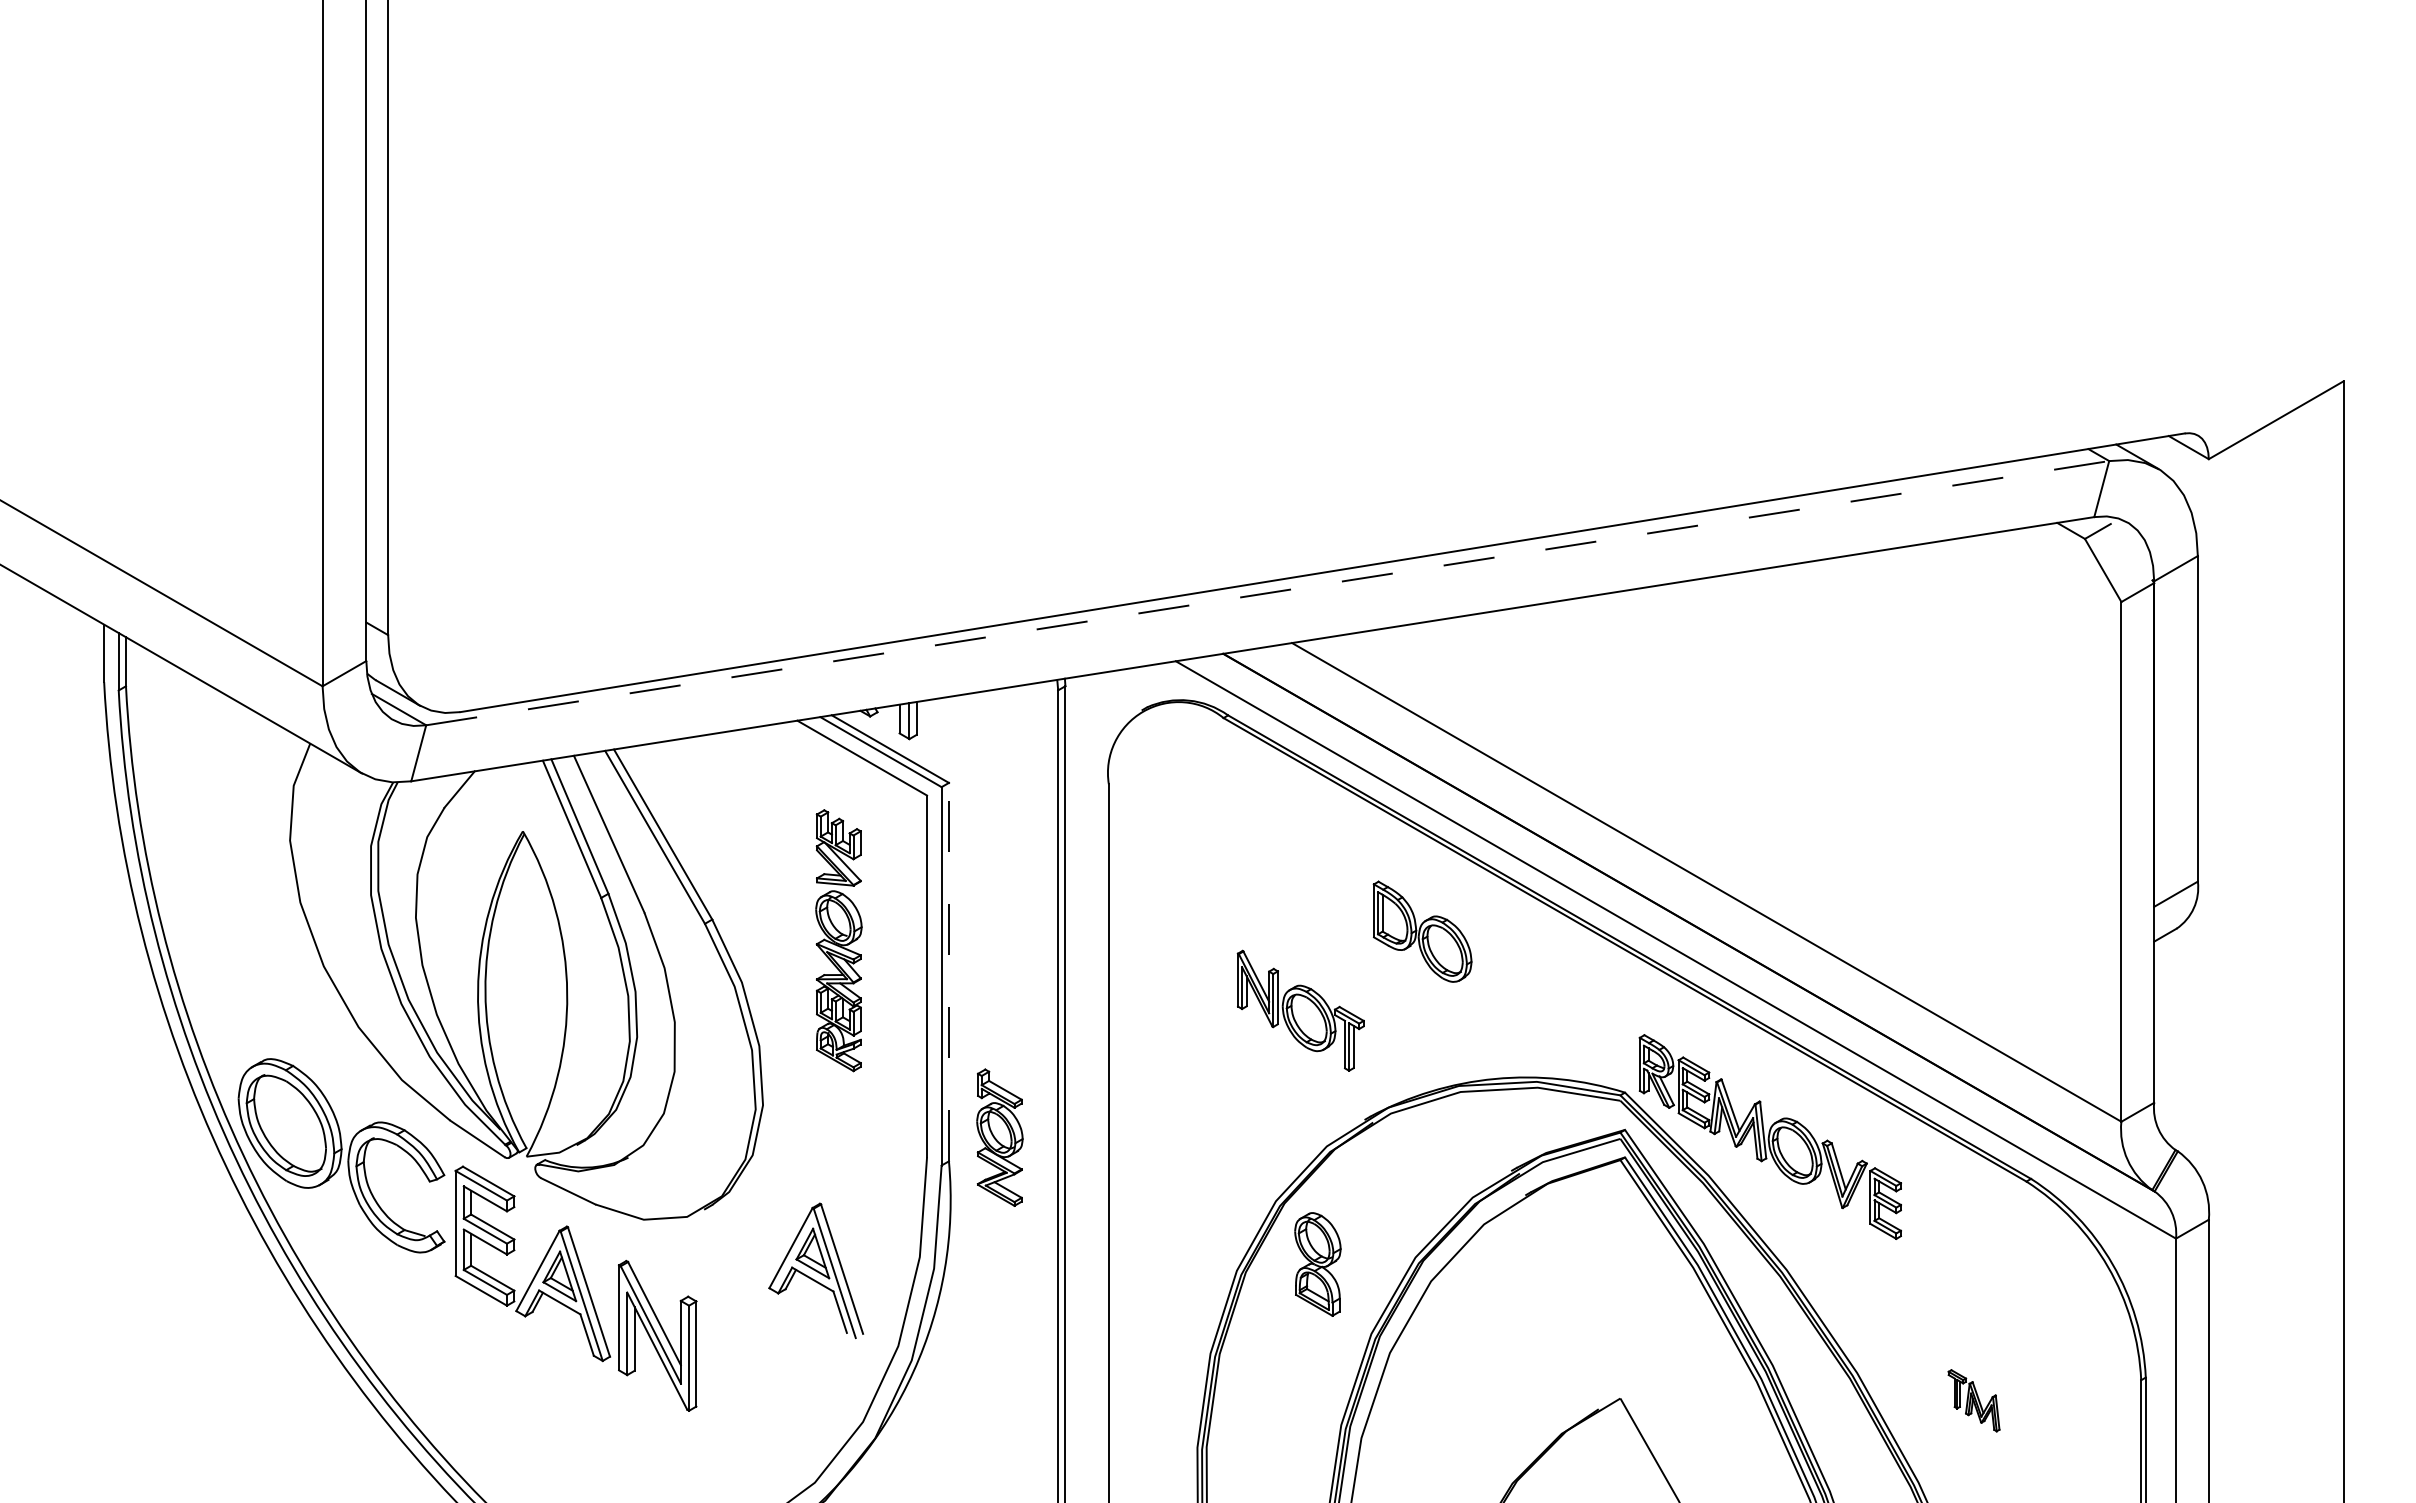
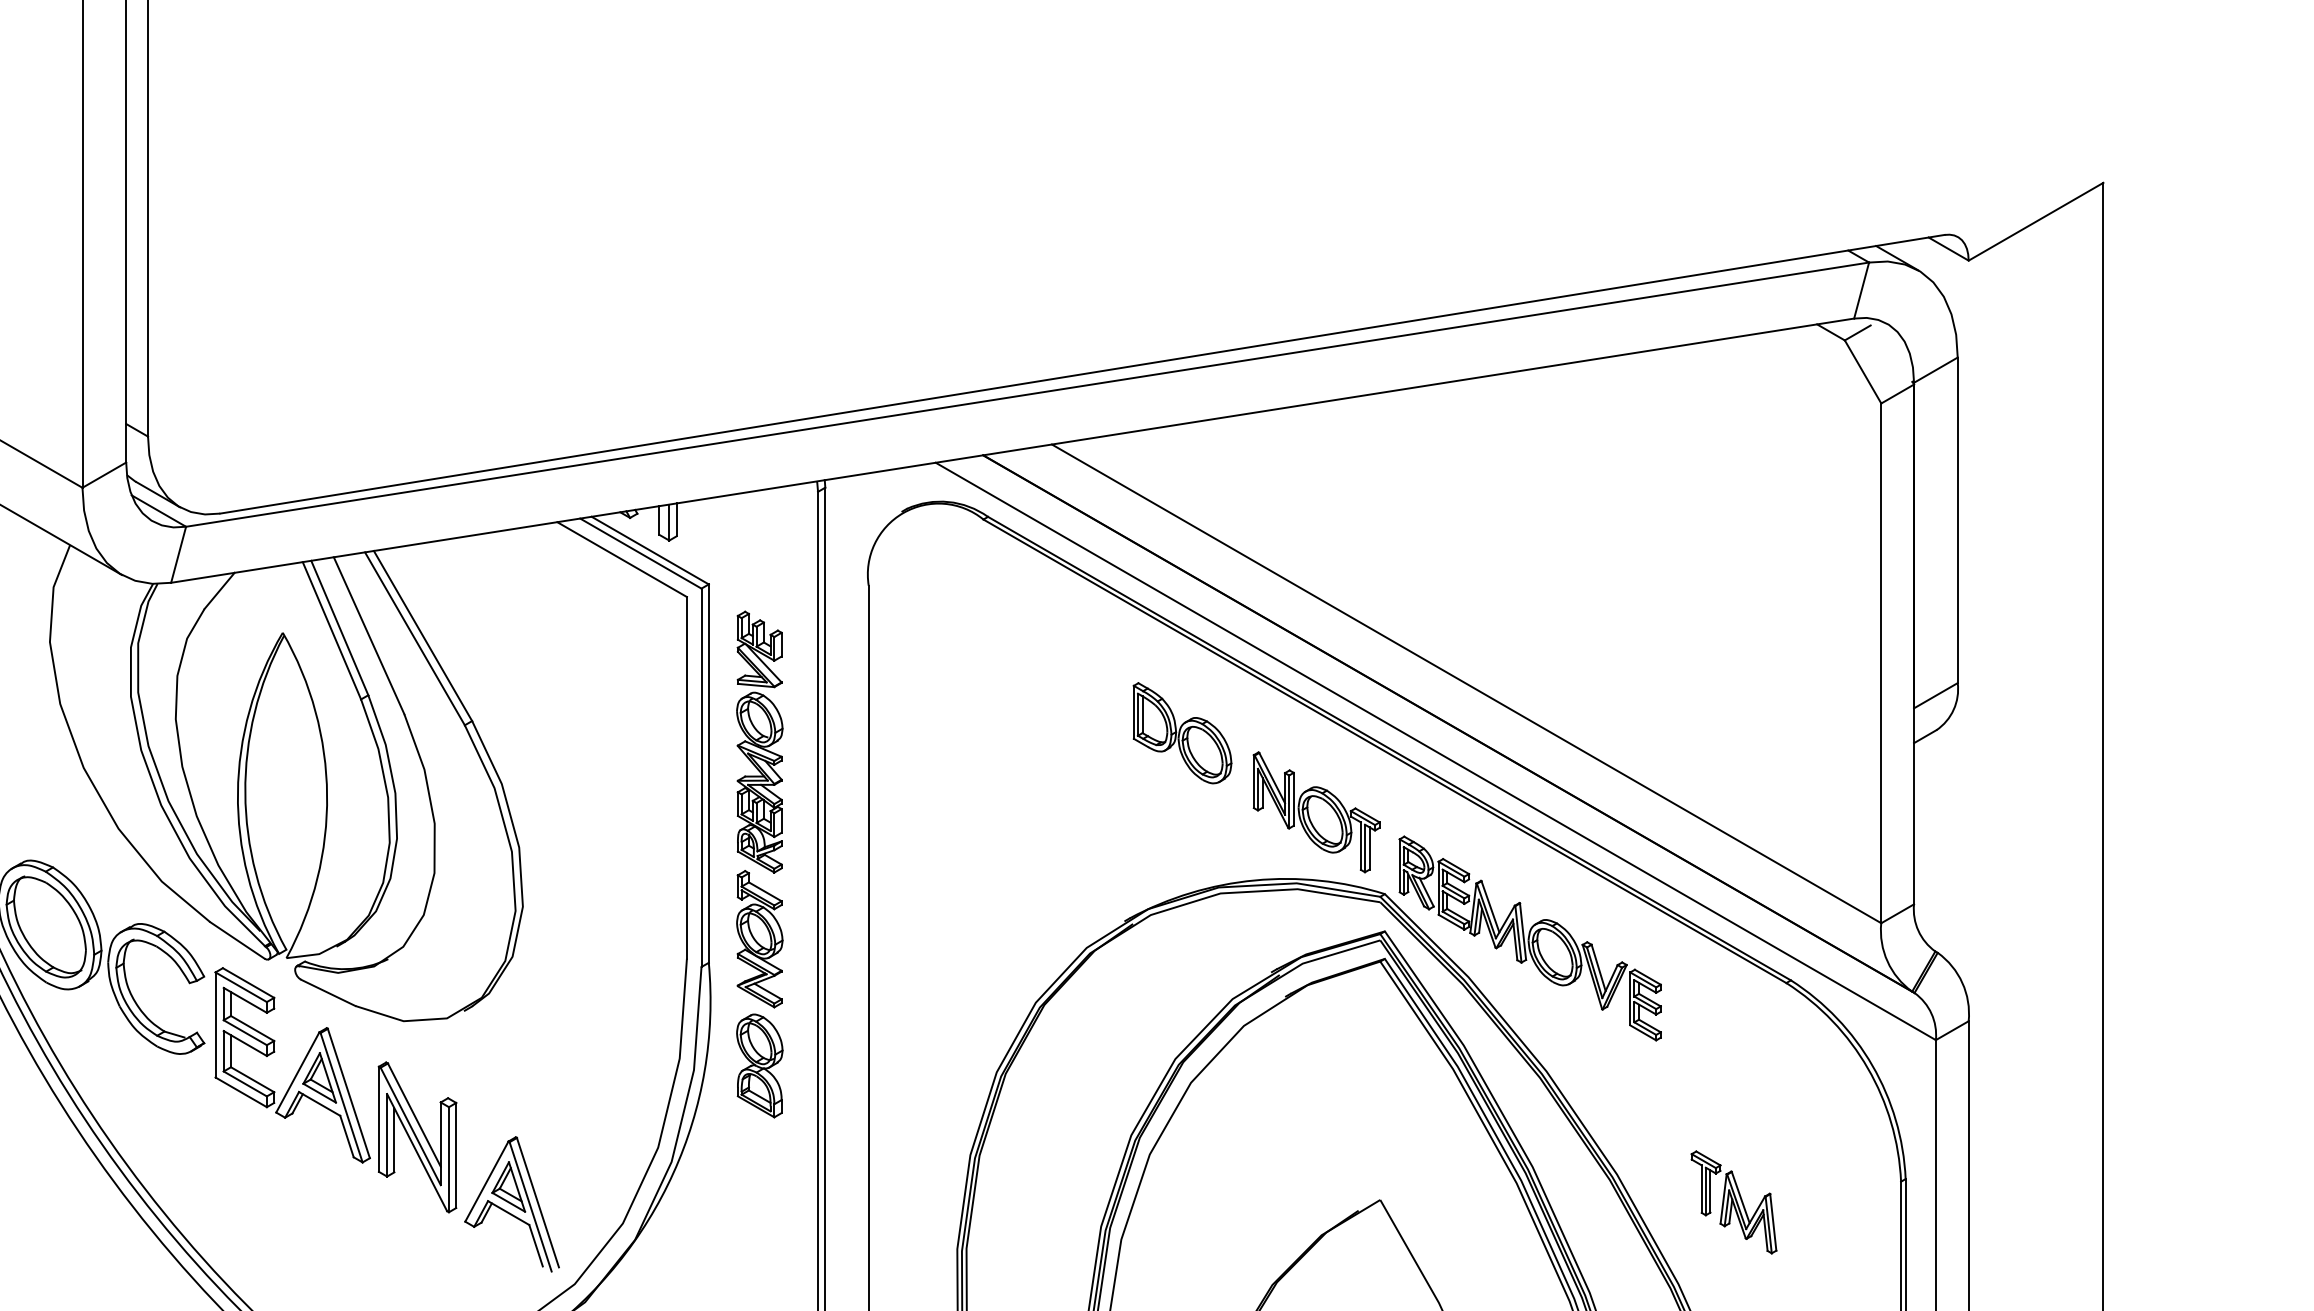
line: (1267, 593) -> (1027, 394), dashed -> solid
part: (838, 940) -> (759, 741), moved
line: (948, 971) -> (708, 772), dashed -> solid
part: (1300, 1010) -> (1316, 811), moved
part: (1317, 1264) -> (759, 1065), moved
part: (816, 1270) -> (512, 1203), moved
part: (1973, 1400) -> (1733, 1201), size x1.67

